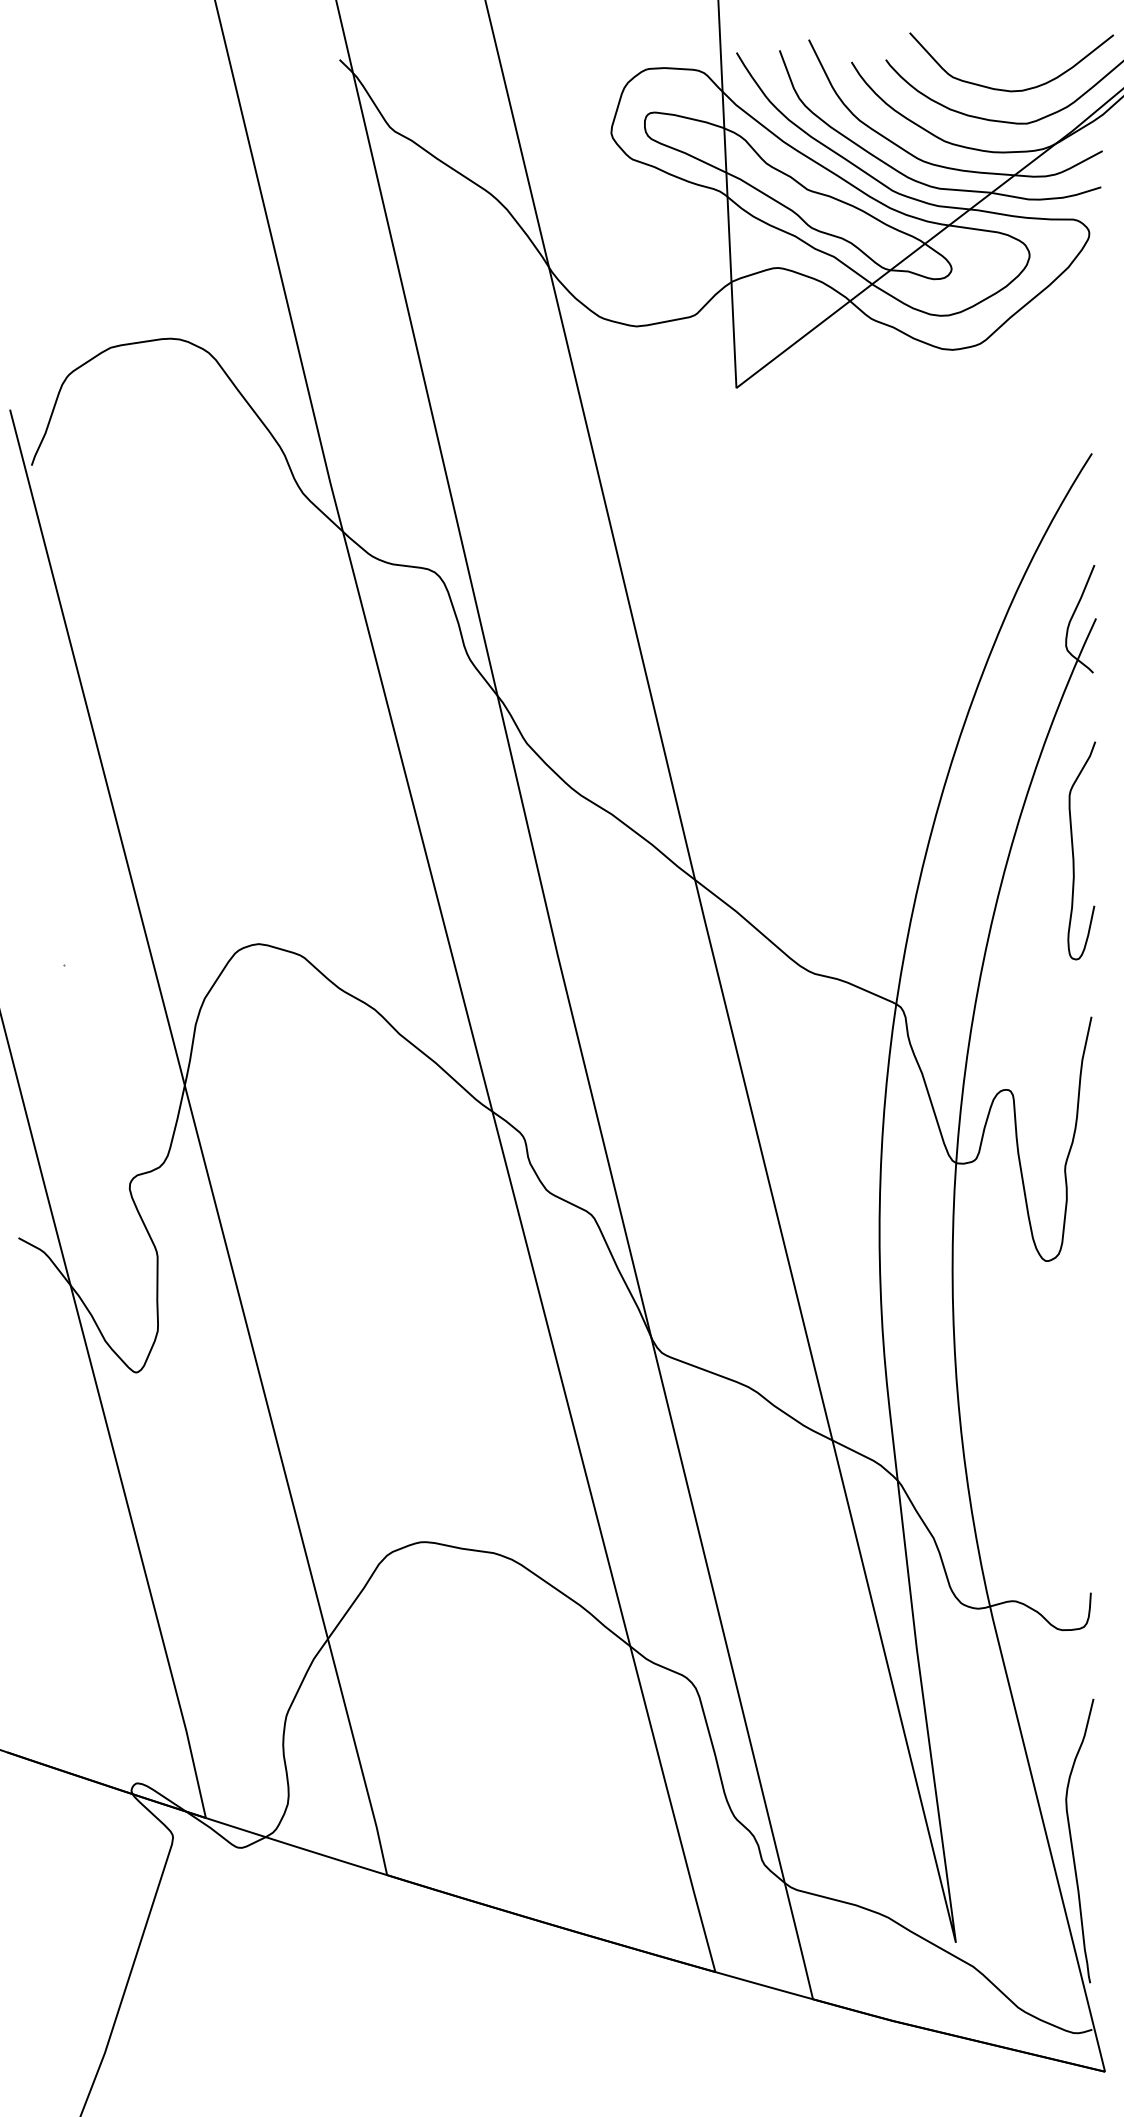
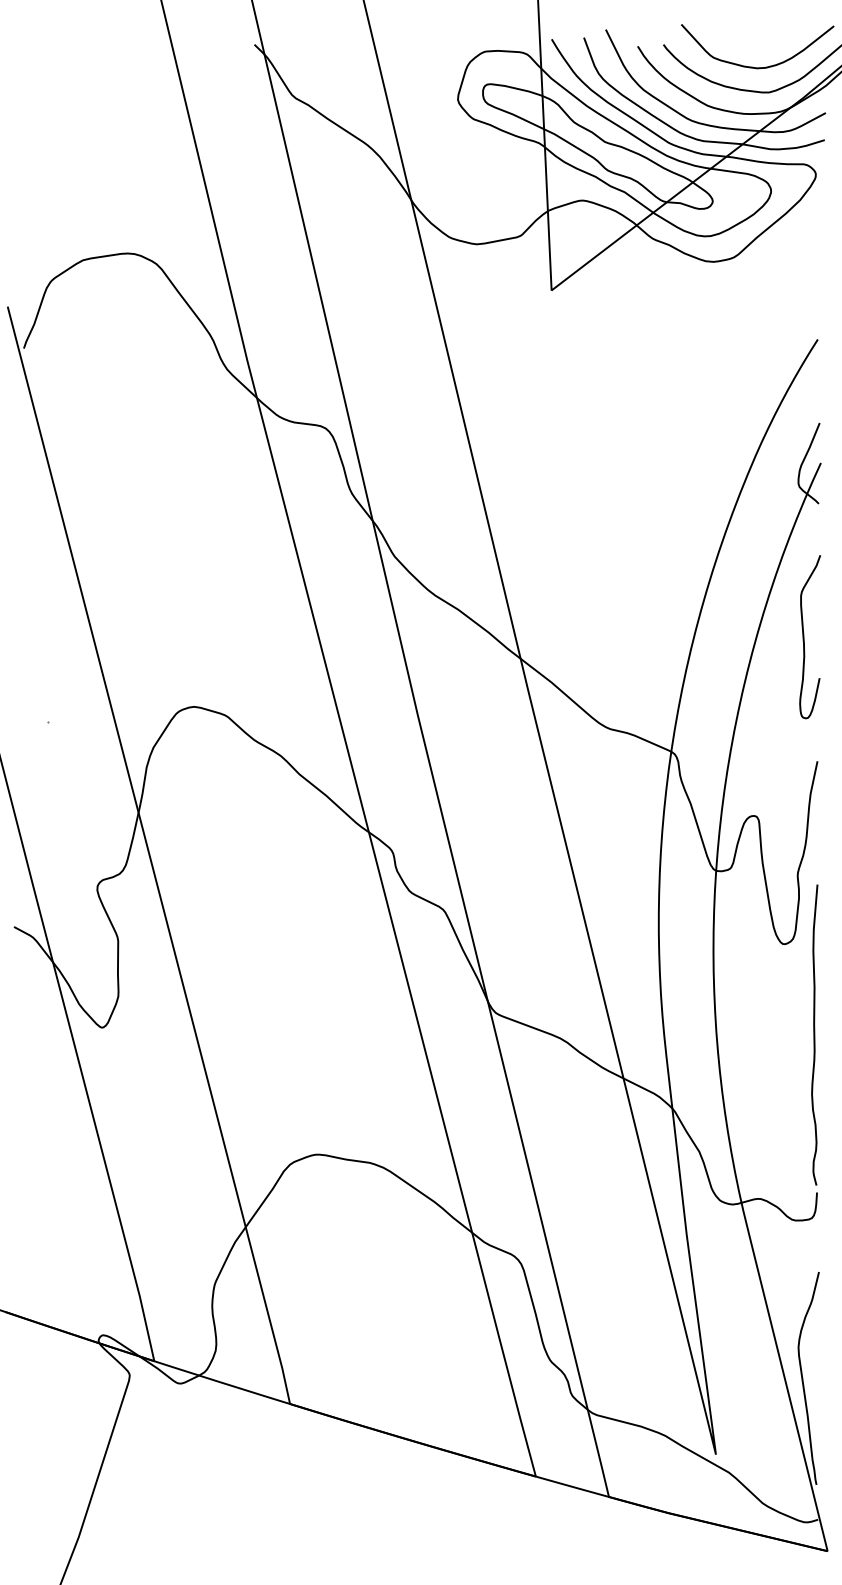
curve: (1087, 1382) -> (814, 1035), added

